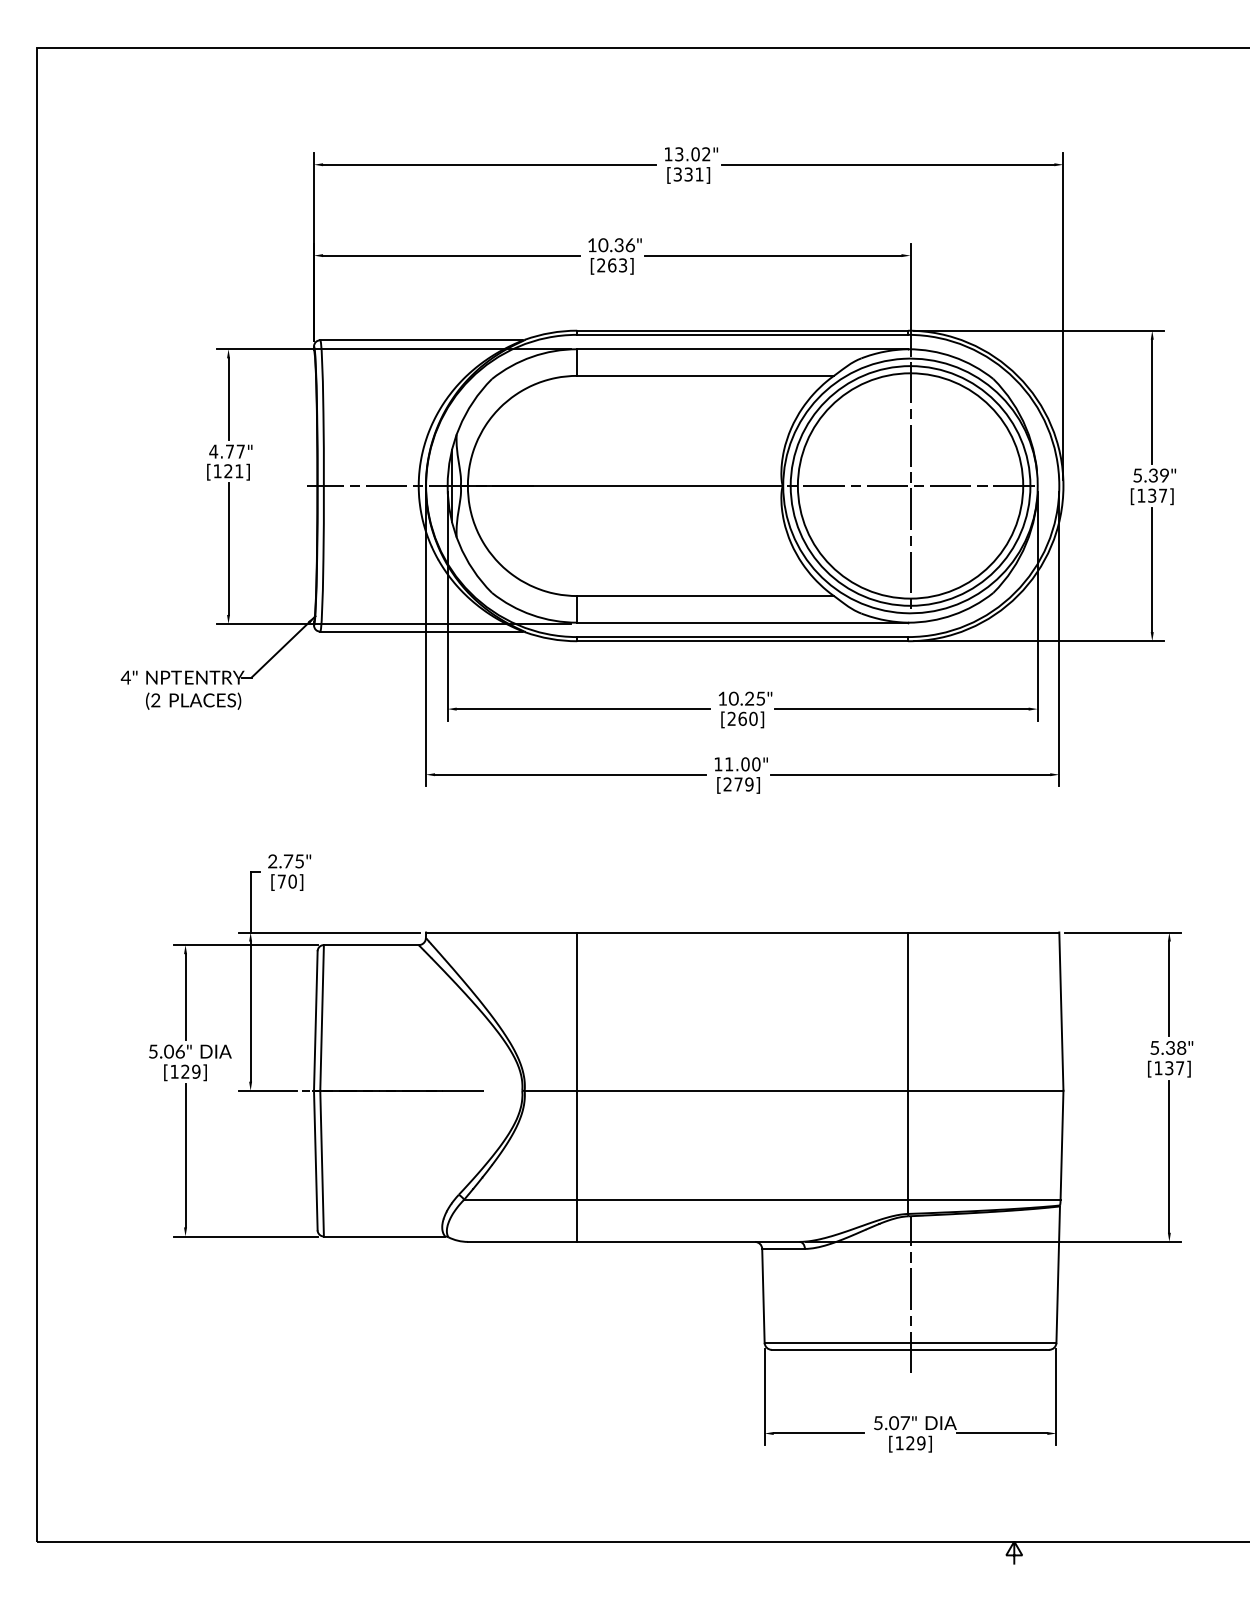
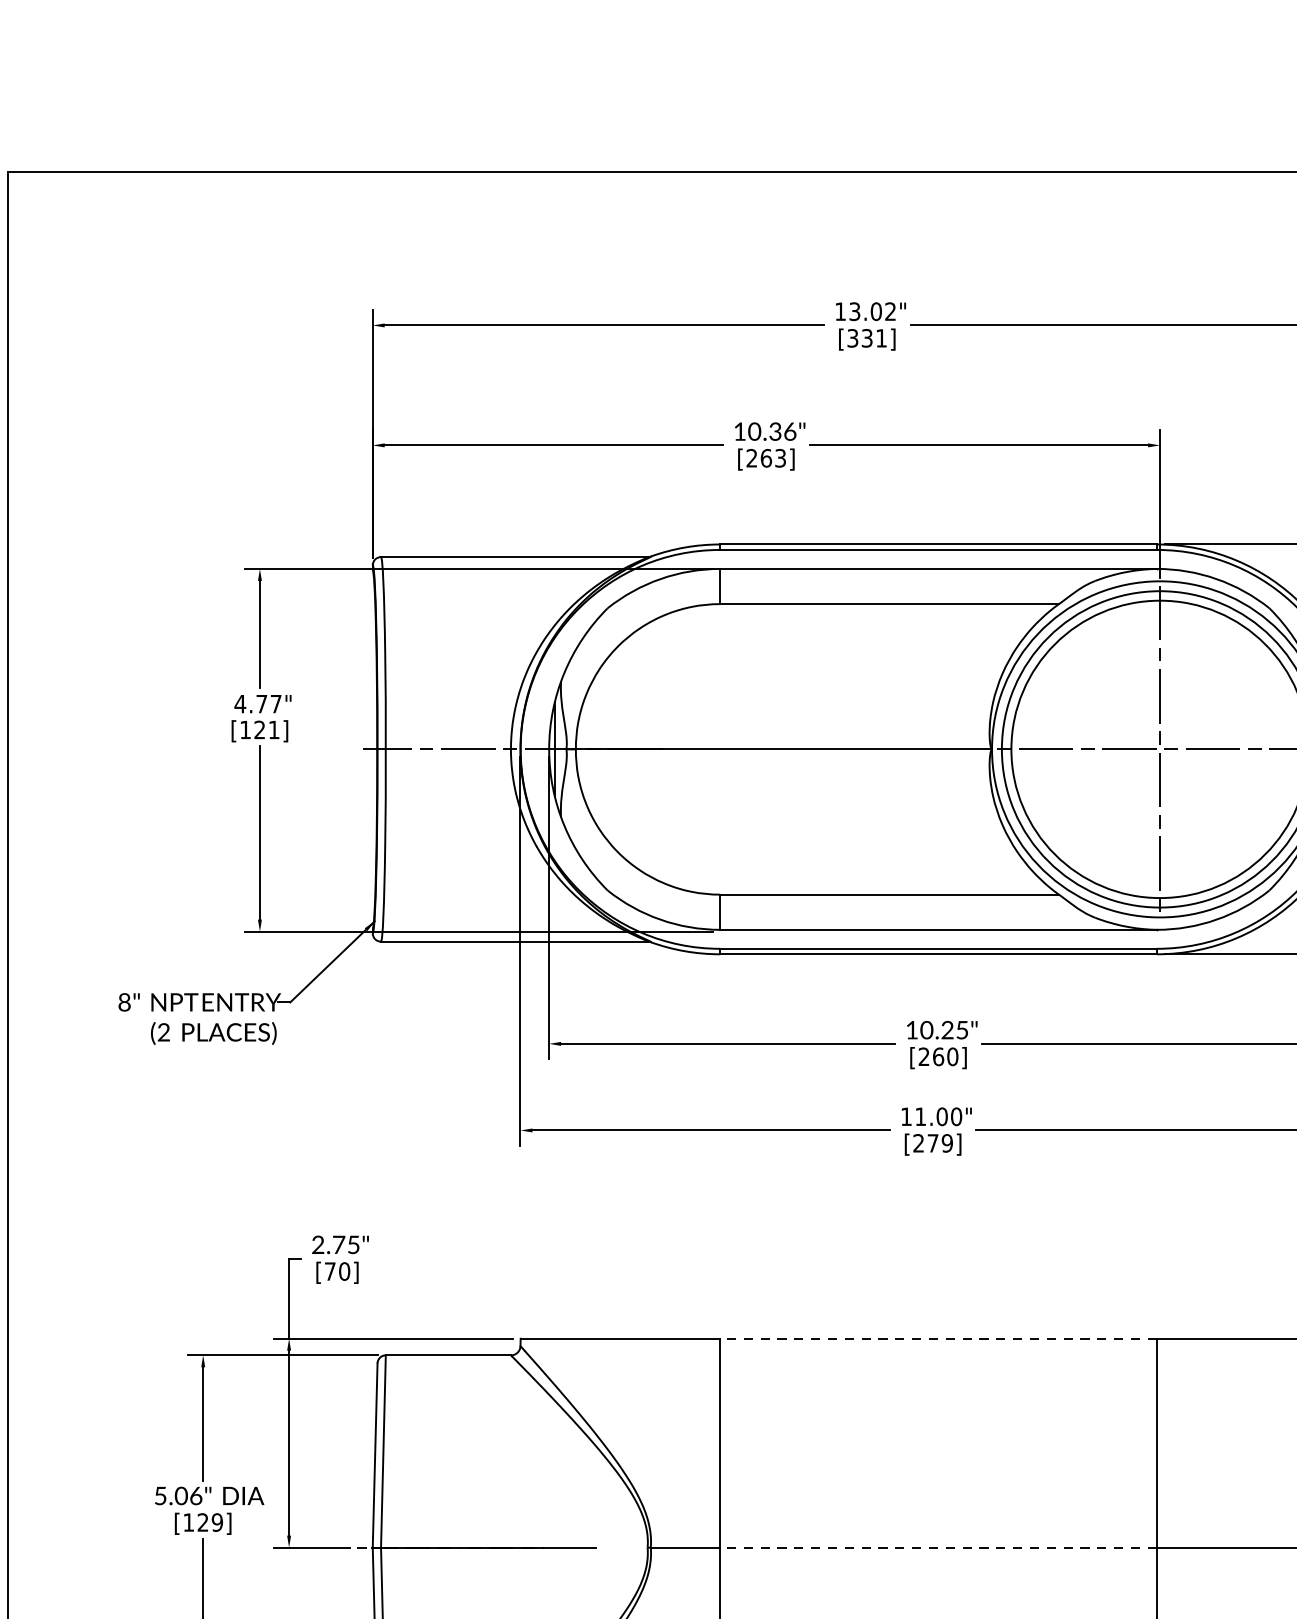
text: (125, 677) -> (123, 1002), 4" -> 8"
line: (742, 932) -> (938, 1338), solid -> dashed
line: (742, 1090) -> (938, 1547), solid -> dashed

